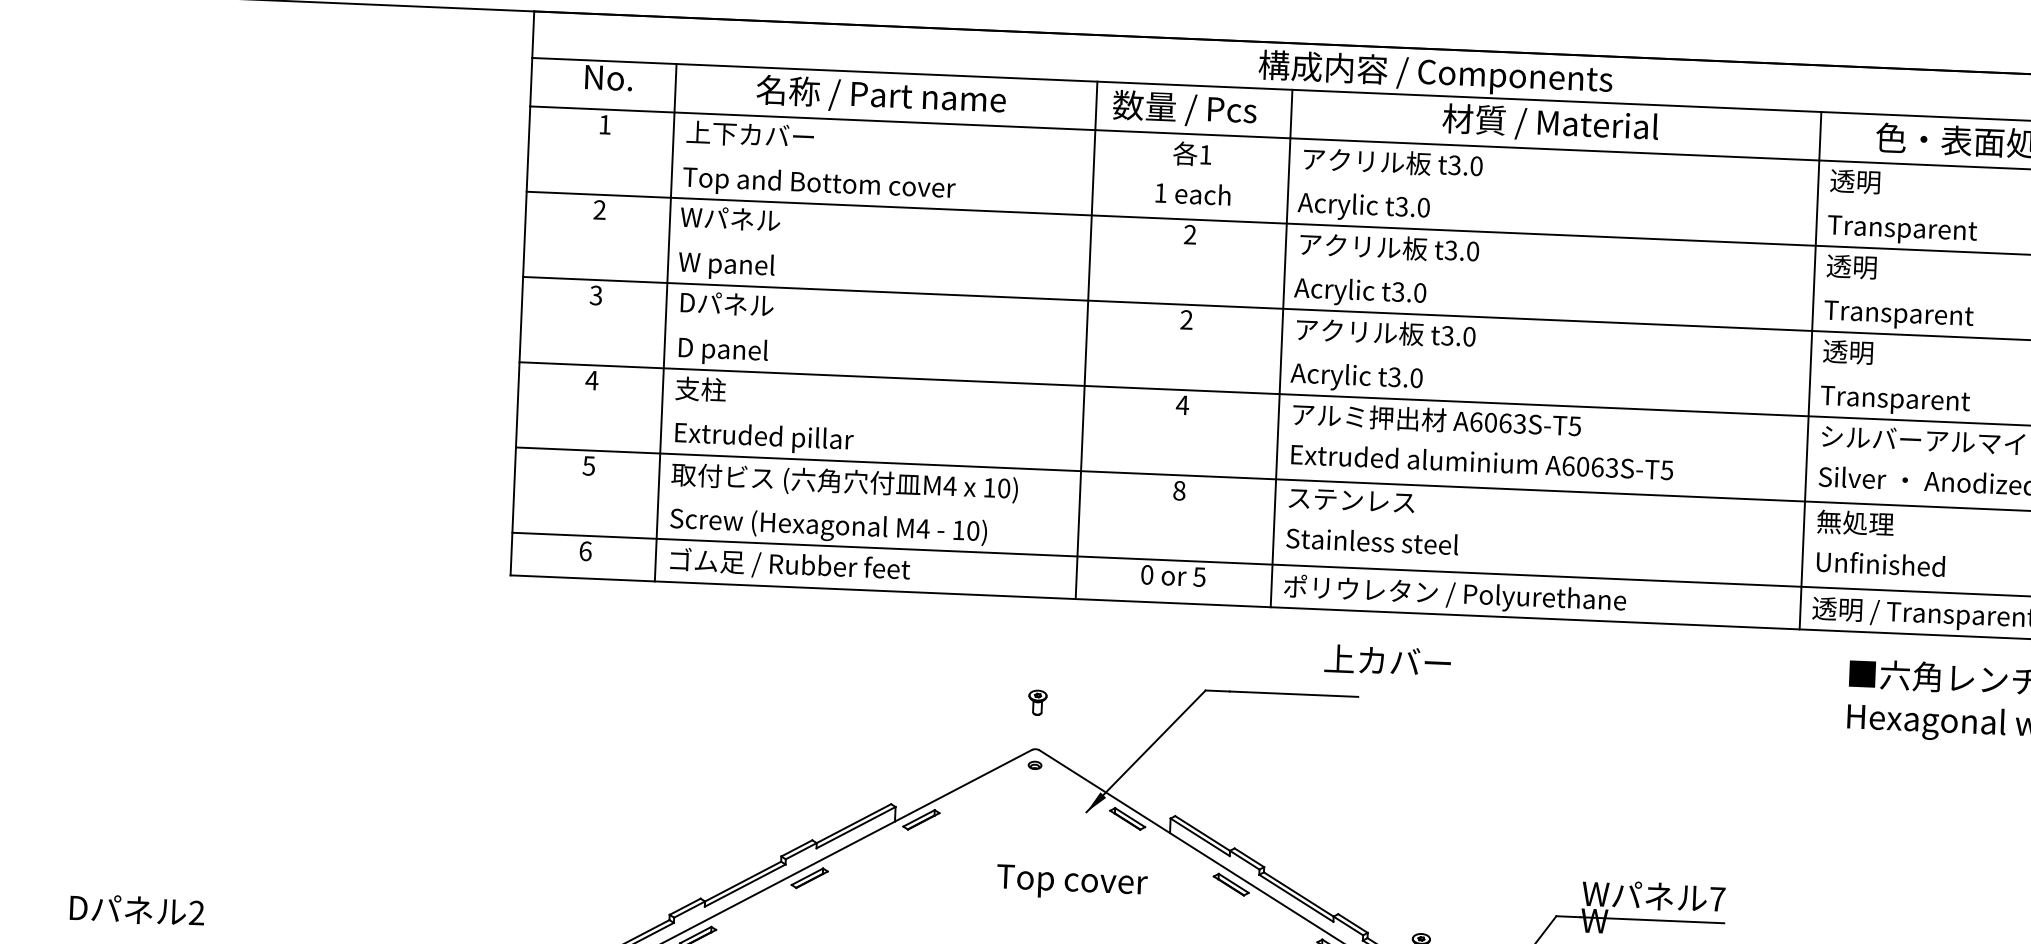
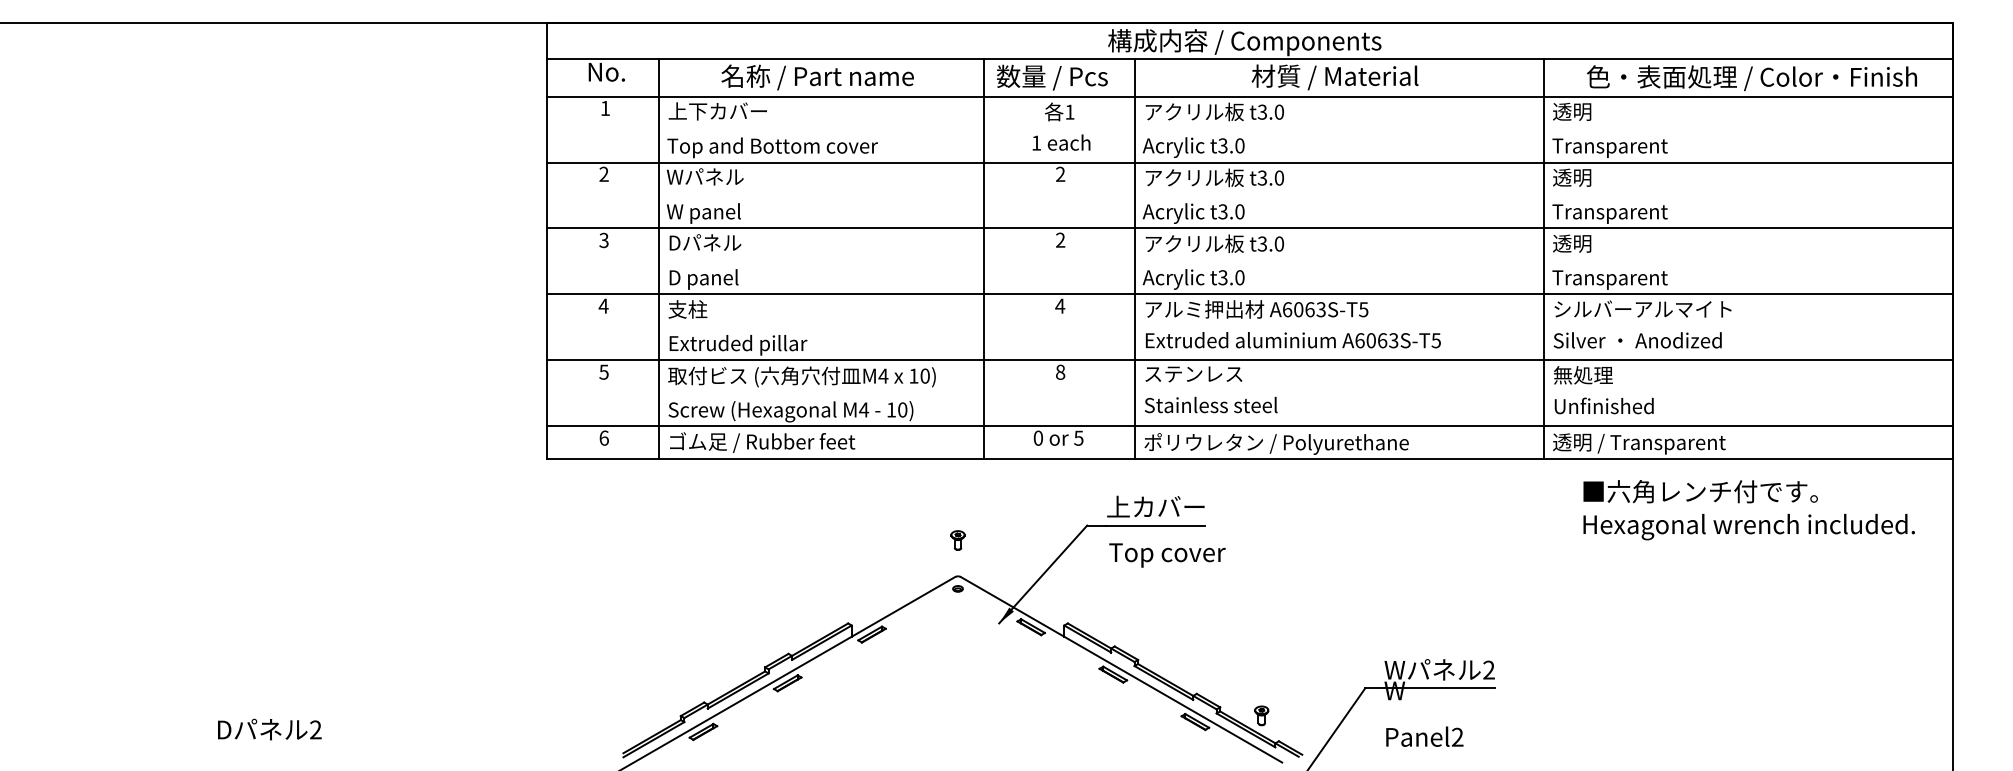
text: (1387, 660) -> (1155, 506), moved
text: (1072, 883) -> (1167, 555), moved
text: (1716, 898) -> (1488, 669), 7 -> 2

